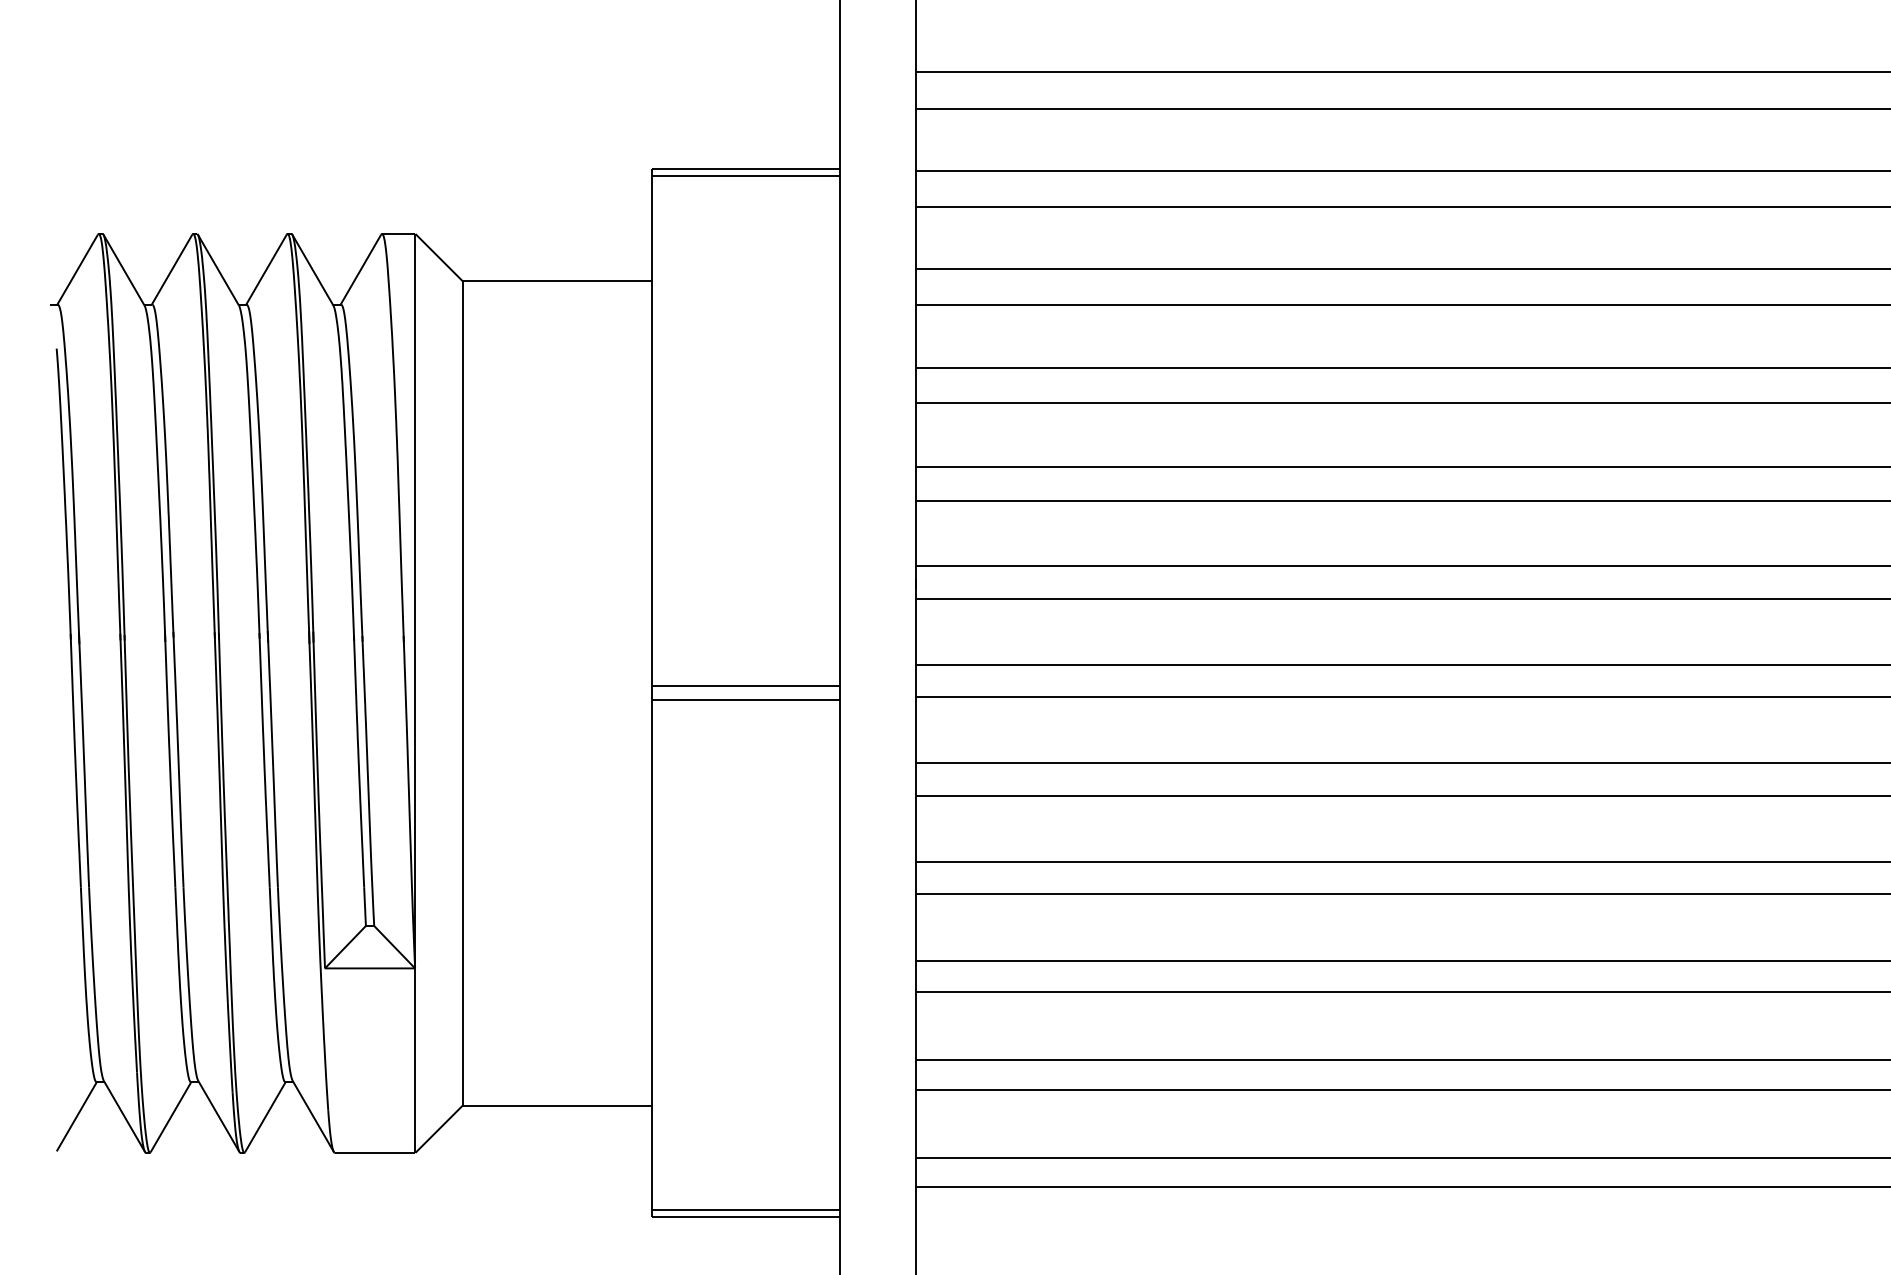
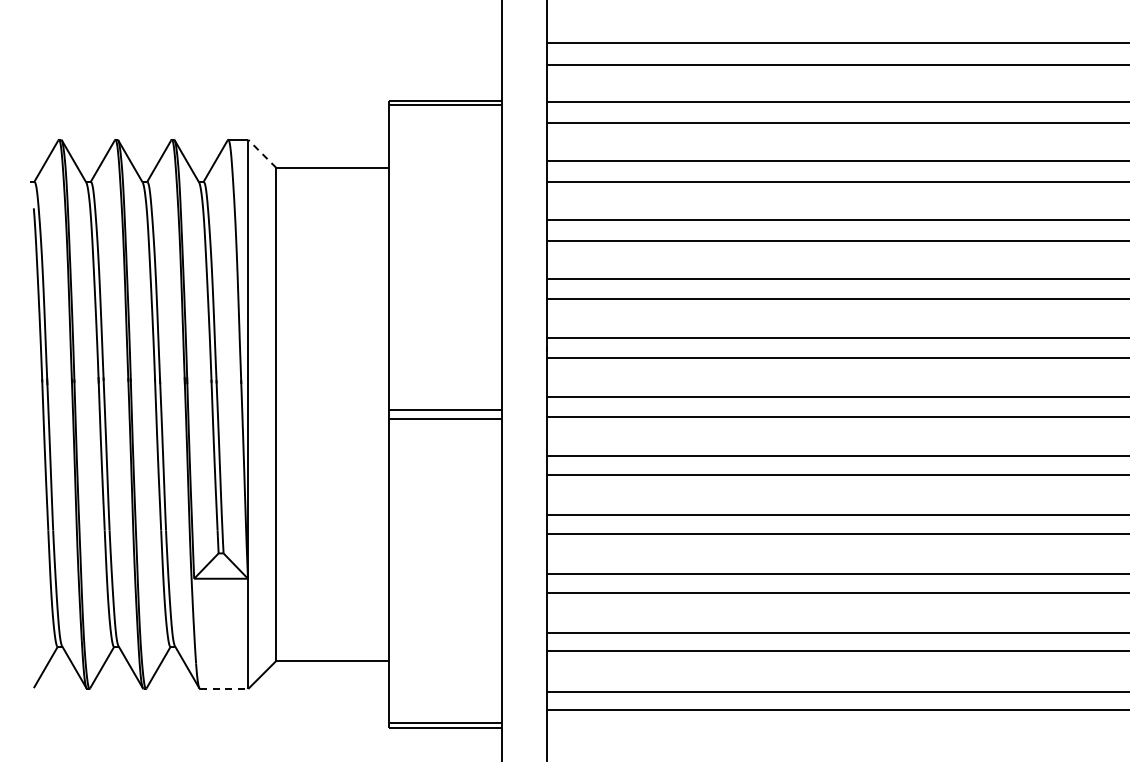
line: (439, 256) -> (262, 153), solid -> dashed
line: (375, 1152) -> (224, 688), solid -> dashed

